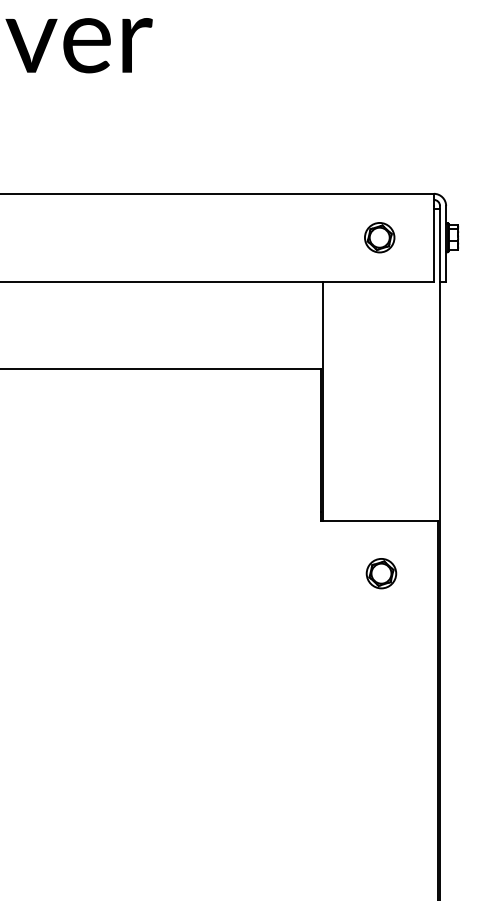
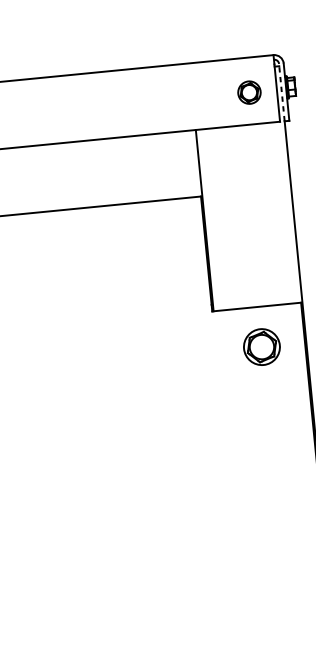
part: (379, 237) -> (249, 92), moved
line: (440, 243) -> (282, 92), solid -> dashed
part: (381, 573) -> (261, 347), size x1.6

